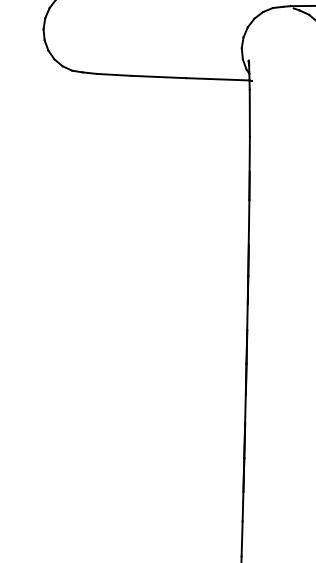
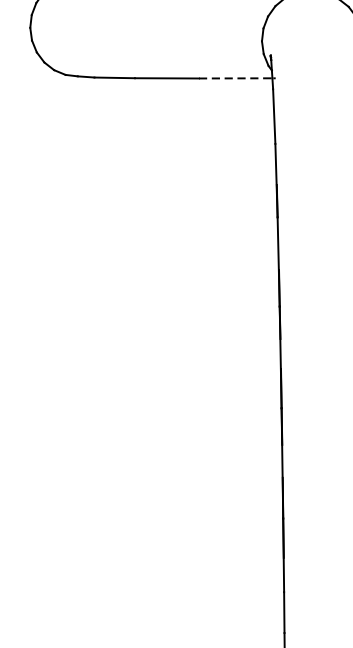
line: (218, 79) -> (236, 78), solid -> dashed

